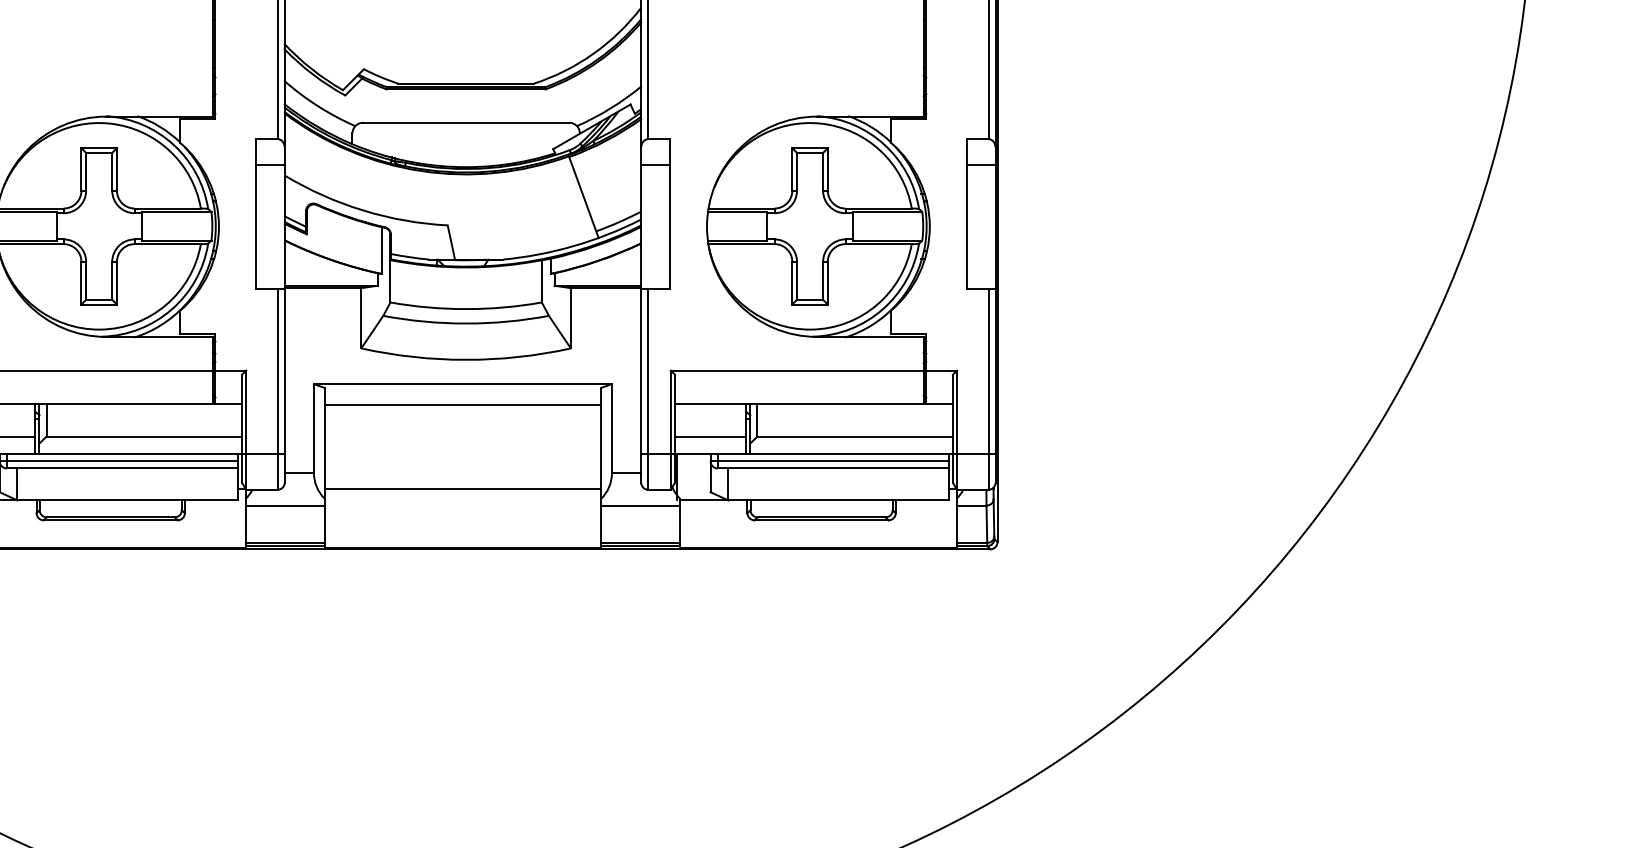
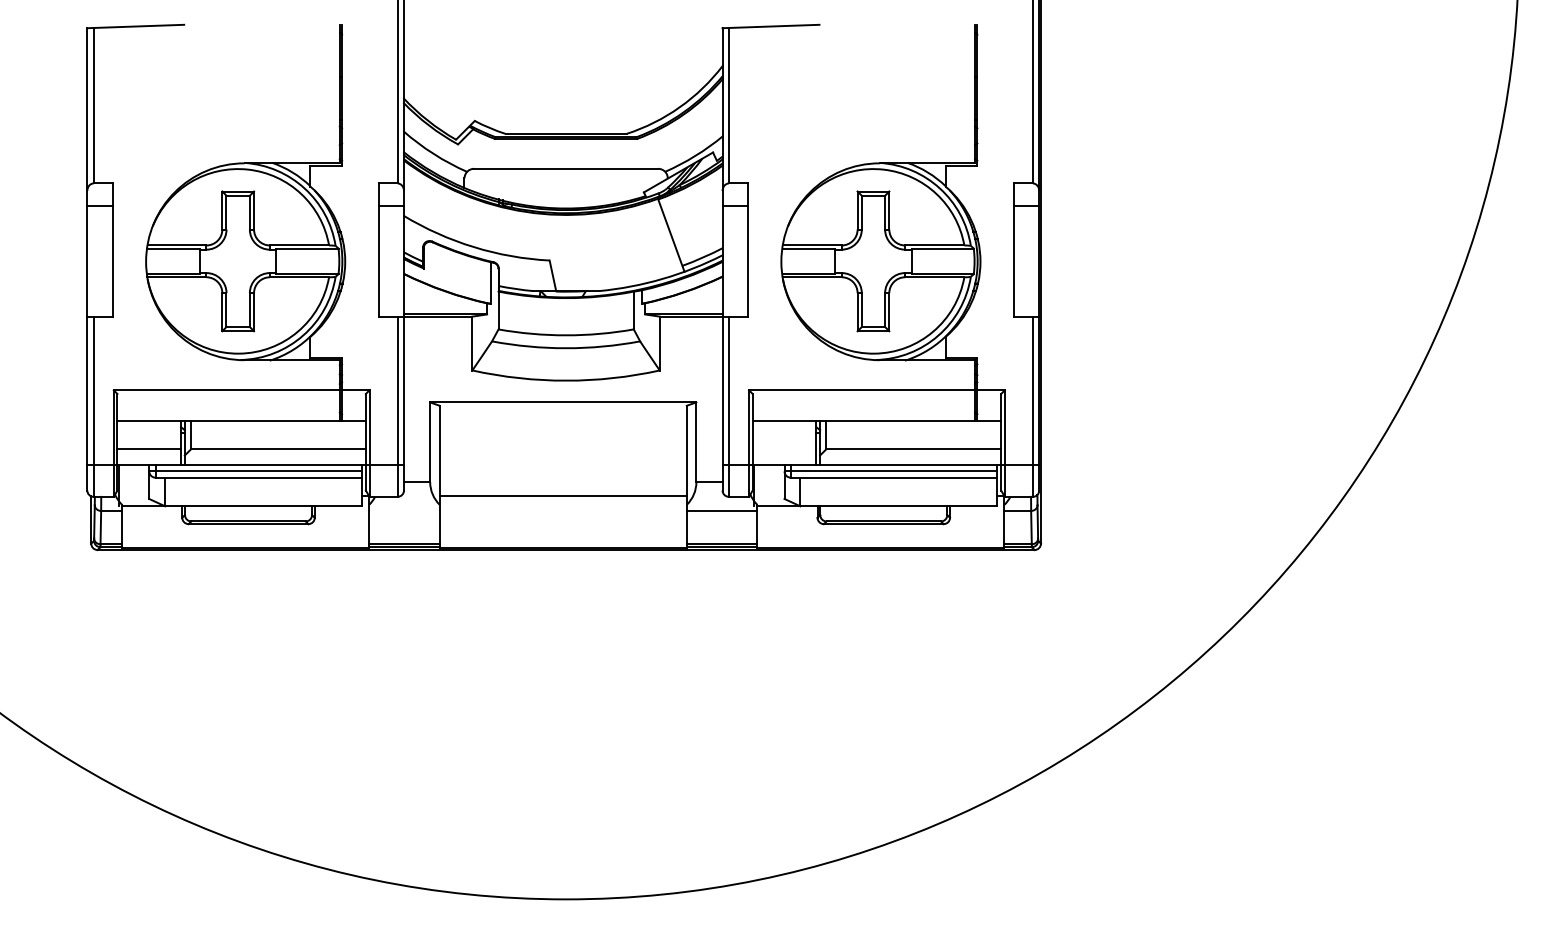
line: (462, 405) -> (562, 421), removed
line: (710, 436) -> (784, 449), removed
line: (285, 505) -> (404, 510), removed

